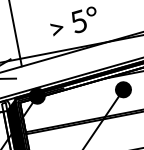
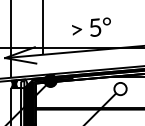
fill: (123, 89) -> (120, 88), removed

